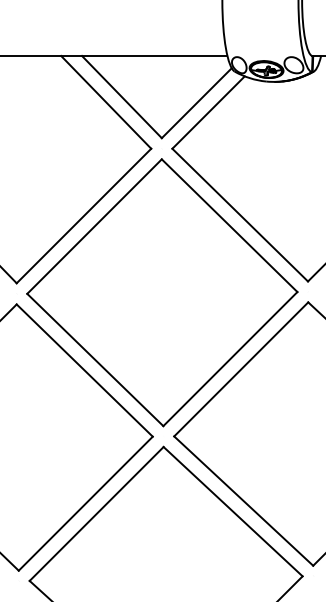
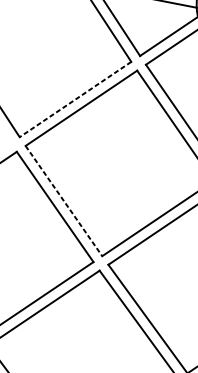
line: (83, 216) -> (75, 99), solid -> dashed
line: (95, 360) -> (64, 201), solid -> dashed

